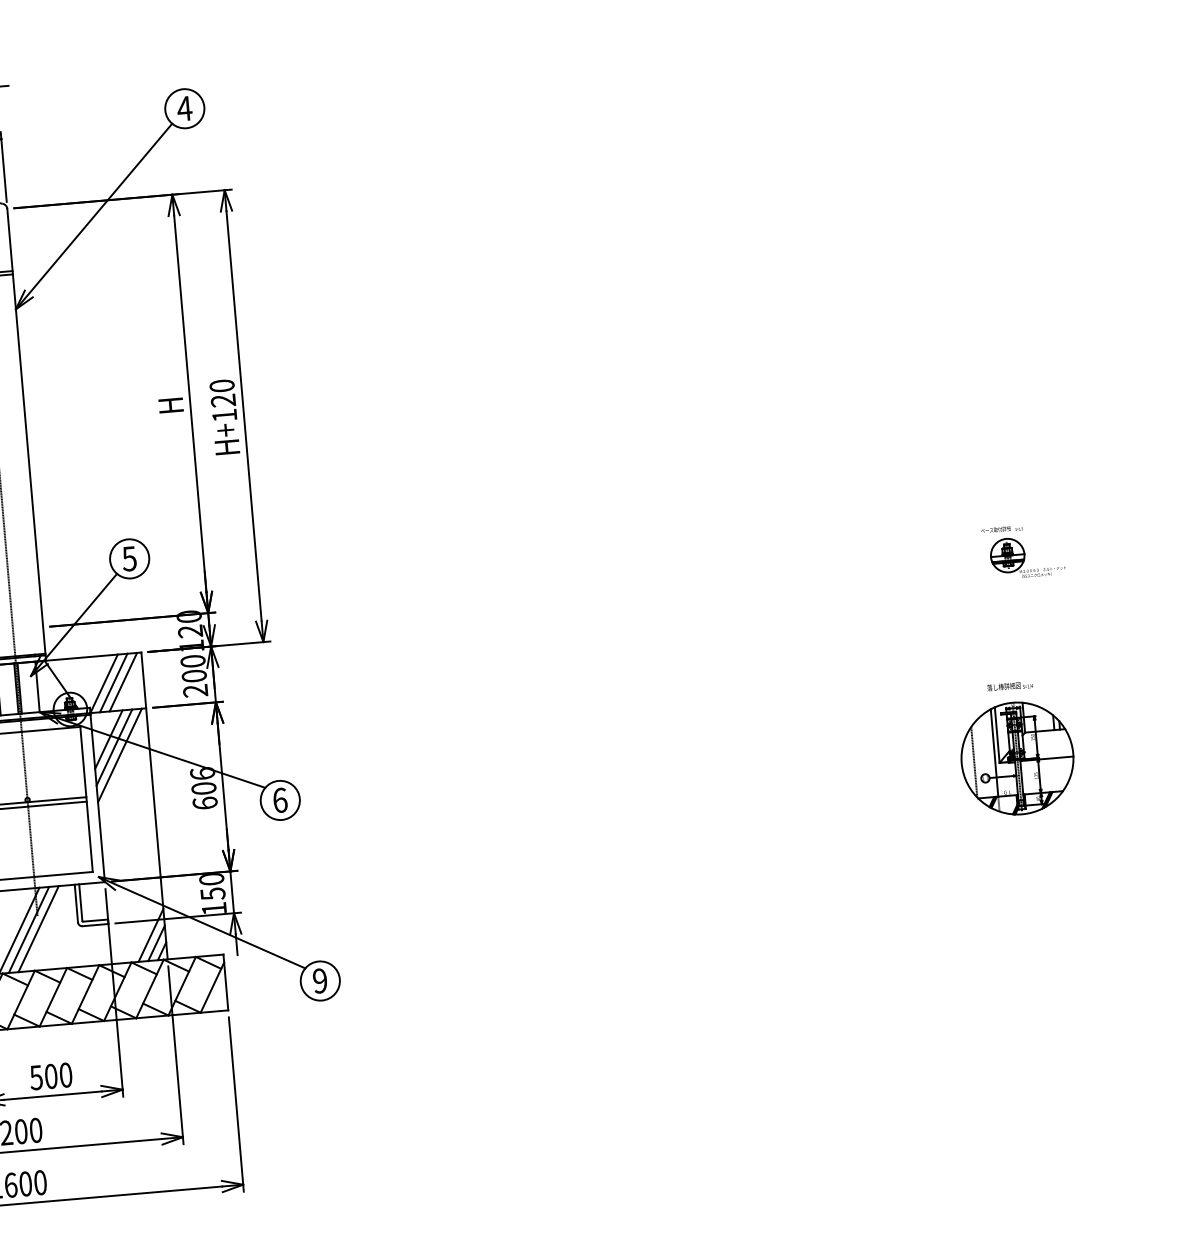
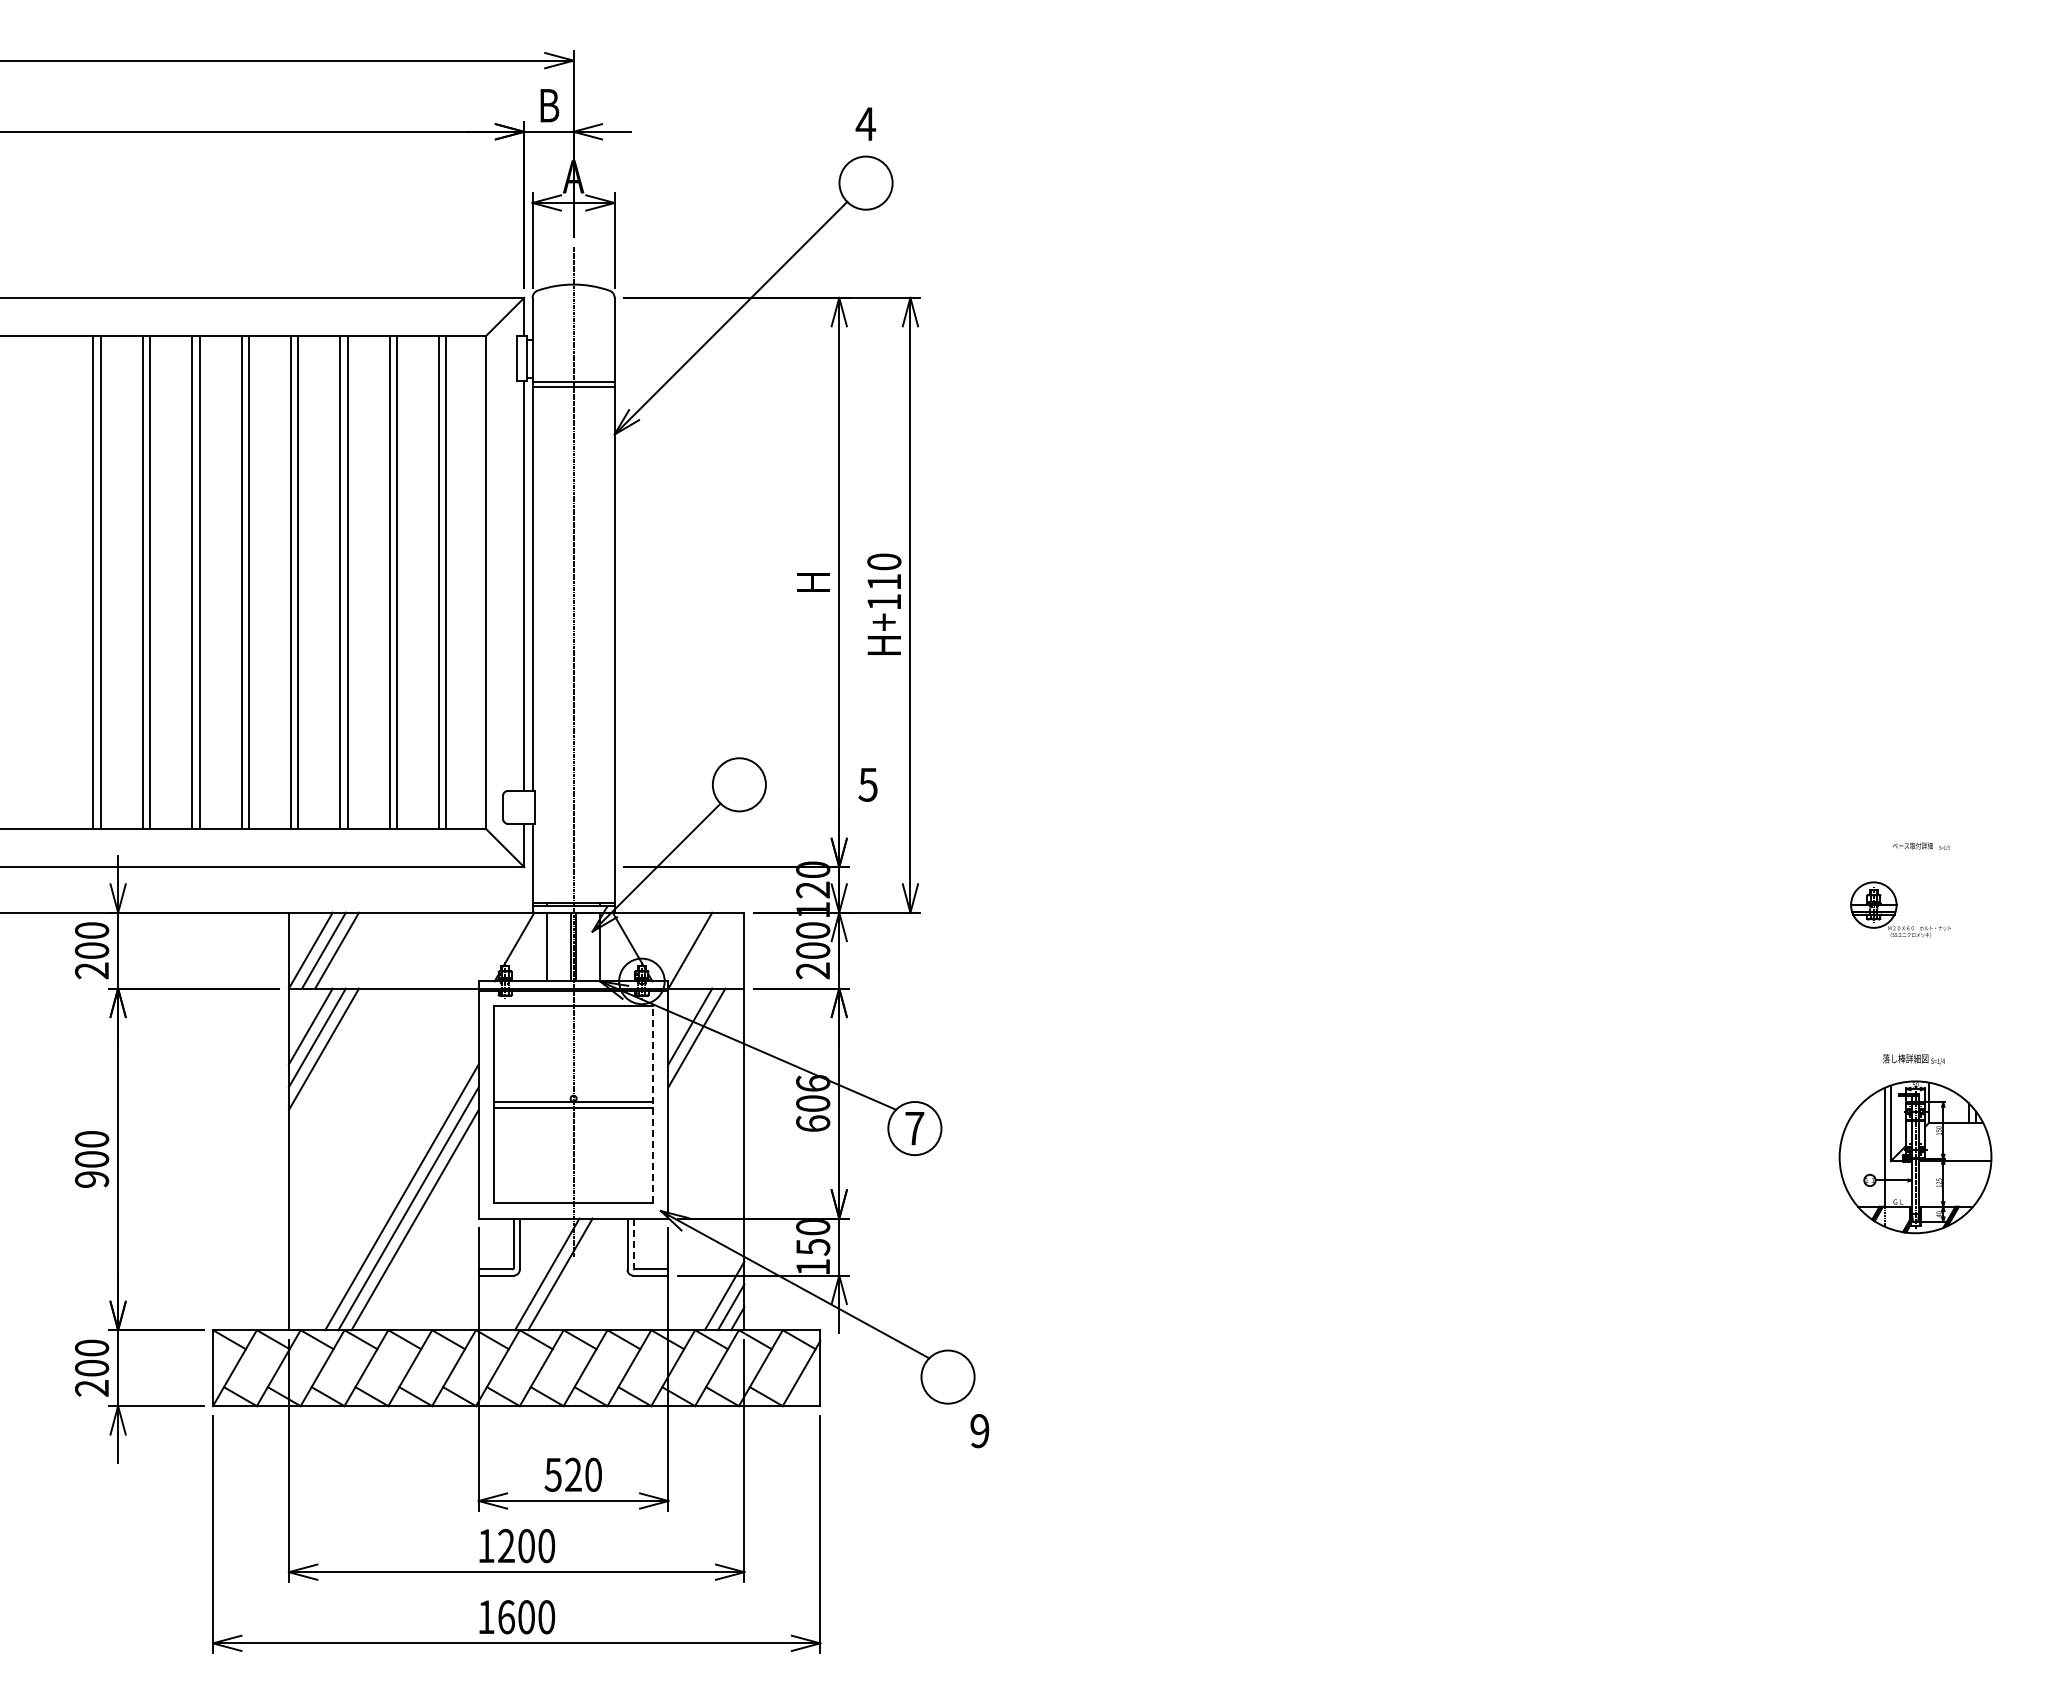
text: (184, 108) -> (865, 123), moved
text: (222, 400) -> (883, 581), H+120 -> H+110
part: (1027, 557) -> (1900, 909), moved
text: (128, 558) -> (867, 784), moved
line: (113, 682) -> (703, 950), removed
line: (123, 682) -> (716, 950), removed
line: (119, 755) -> (703, 1049), removed
line: (974, 762) -> (1856, 1157), removed
line: (86, 799) -> (653, 1104), solid -> dashed
text: (280, 800) -> (914, 1128), 6 -> 7
line: (80, 902) -> (633, 1243), solid -> dashed
line: (38, 929) -> (573, 1274), removed
text: (319, 981) -> (979, 1431), moved
text: (51, 1076) -> (573, 1474), 500 -> 520

